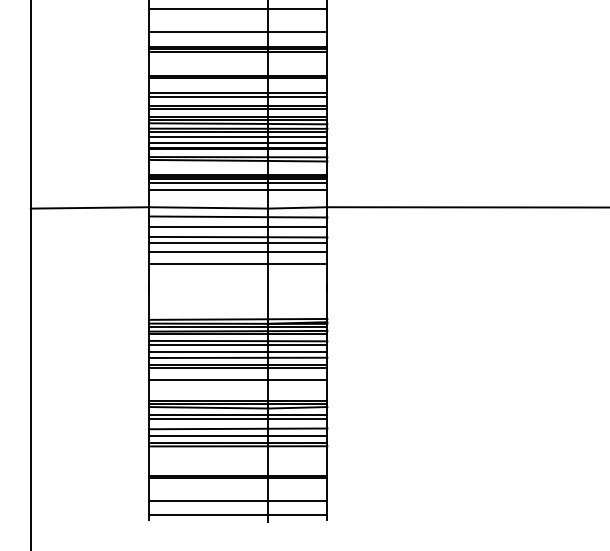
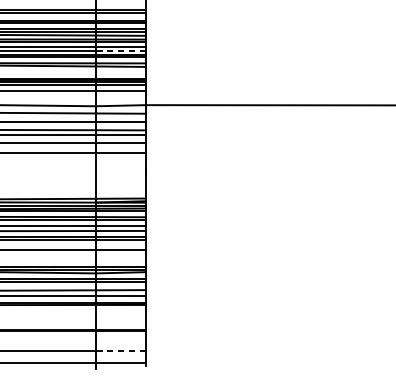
line: (297, 142) -> (120, 51), solid -> dashed
line: (297, 501) -> (120, 351), solid -> dashed

